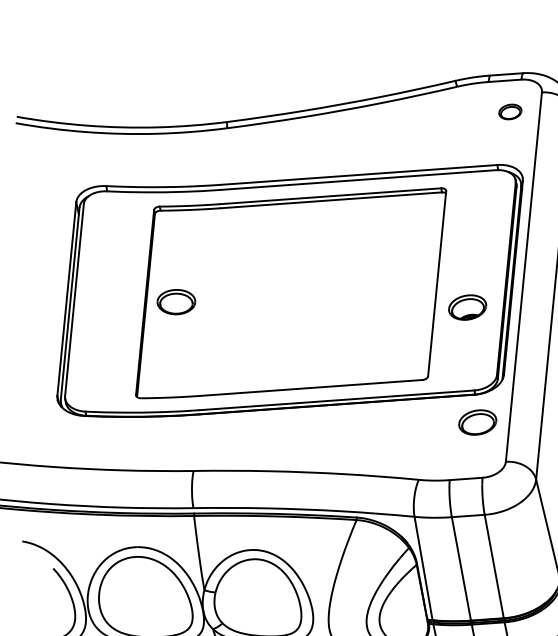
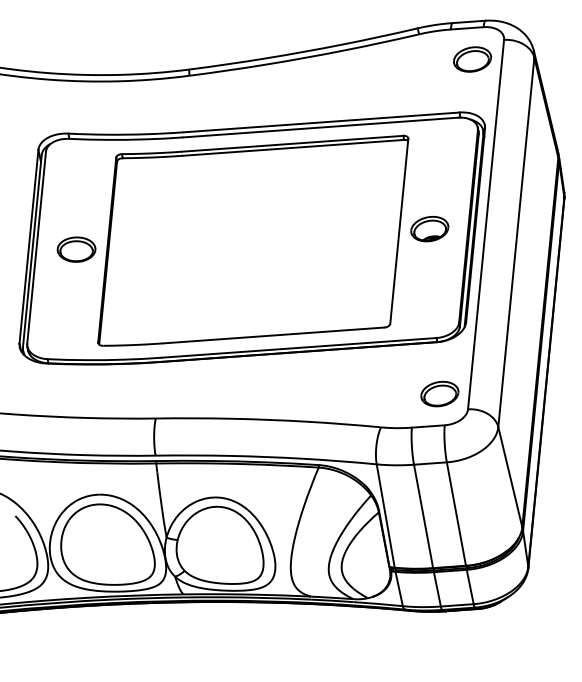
part: (510, 111) -> (472, 59), size x1.67
part: (176, 301) -> (76, 249), moved
part: (467, 307) -> (429, 229), moved
part: (477, 421) -> (439, 393), moved

